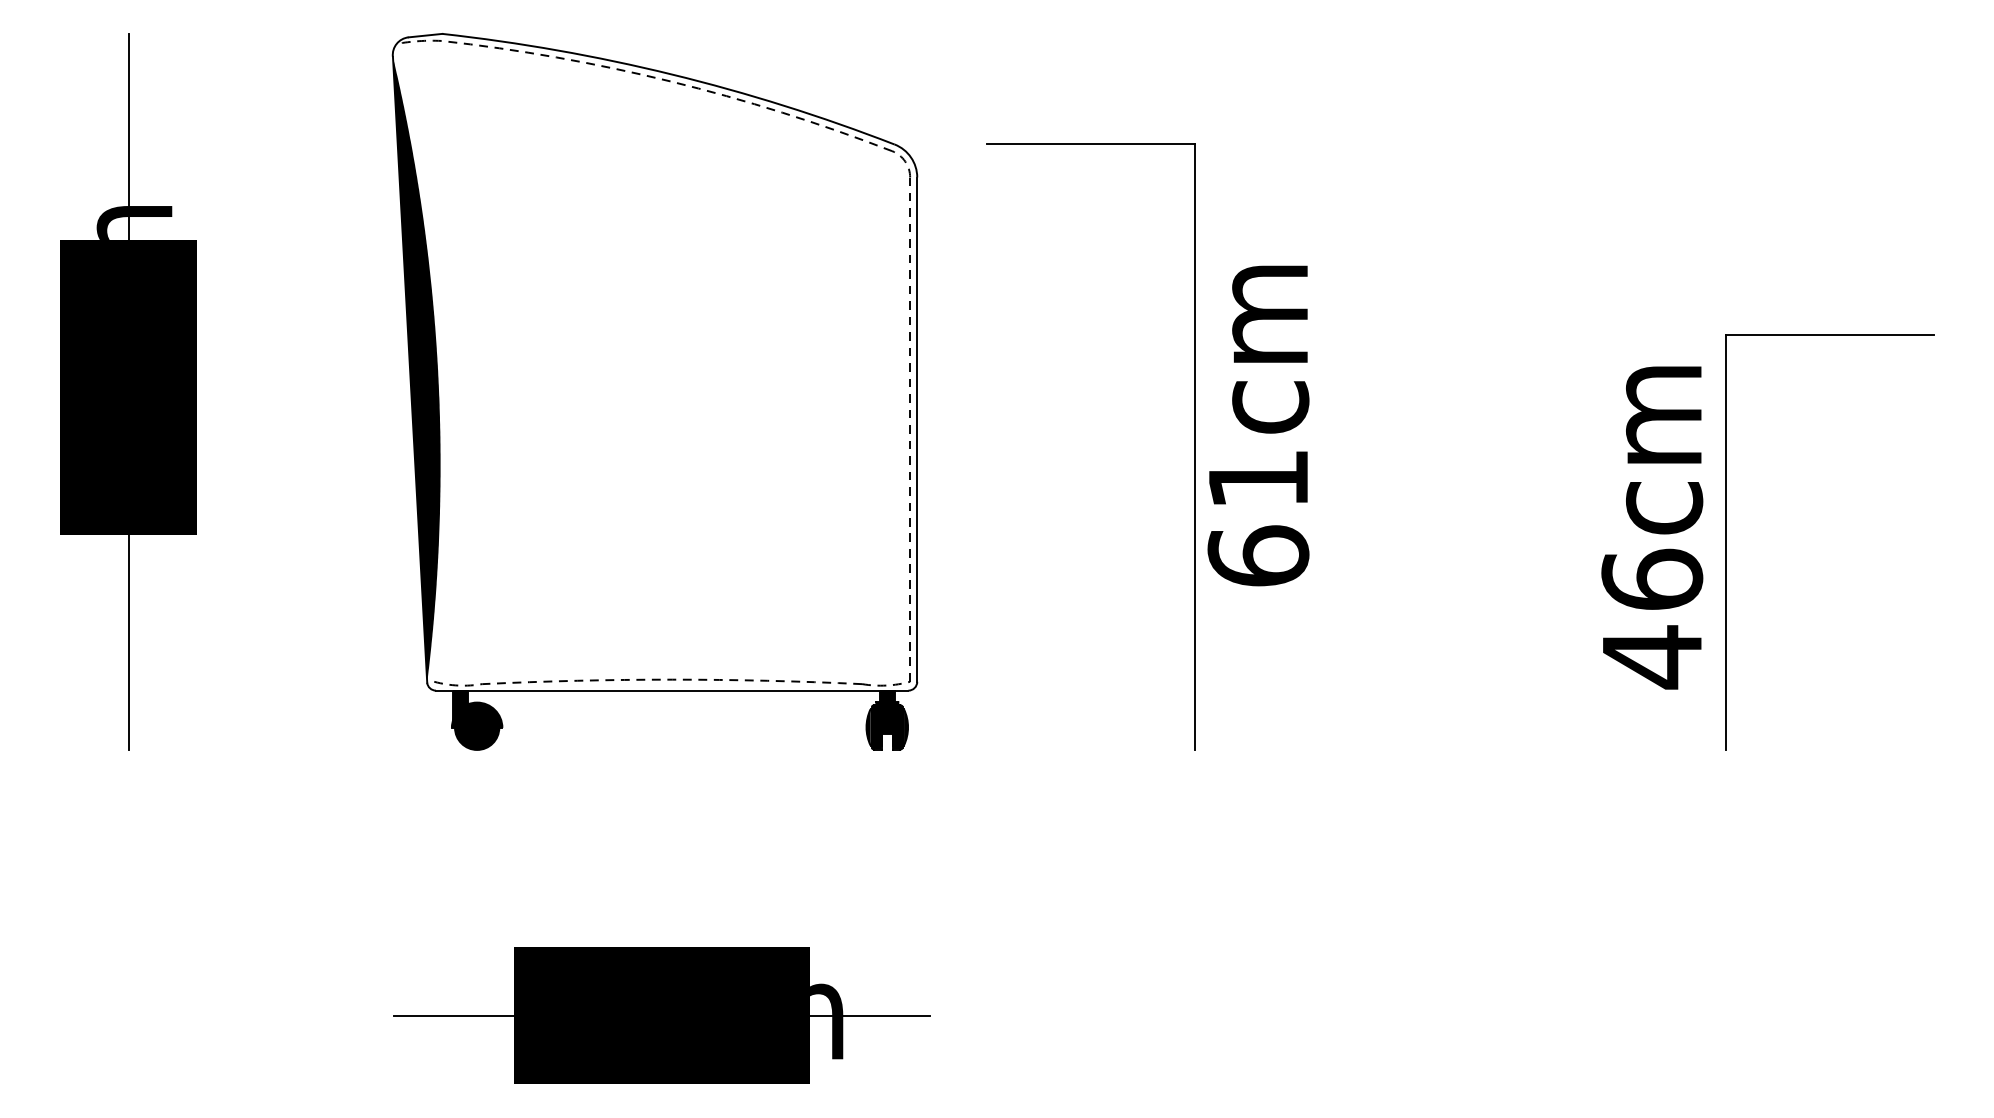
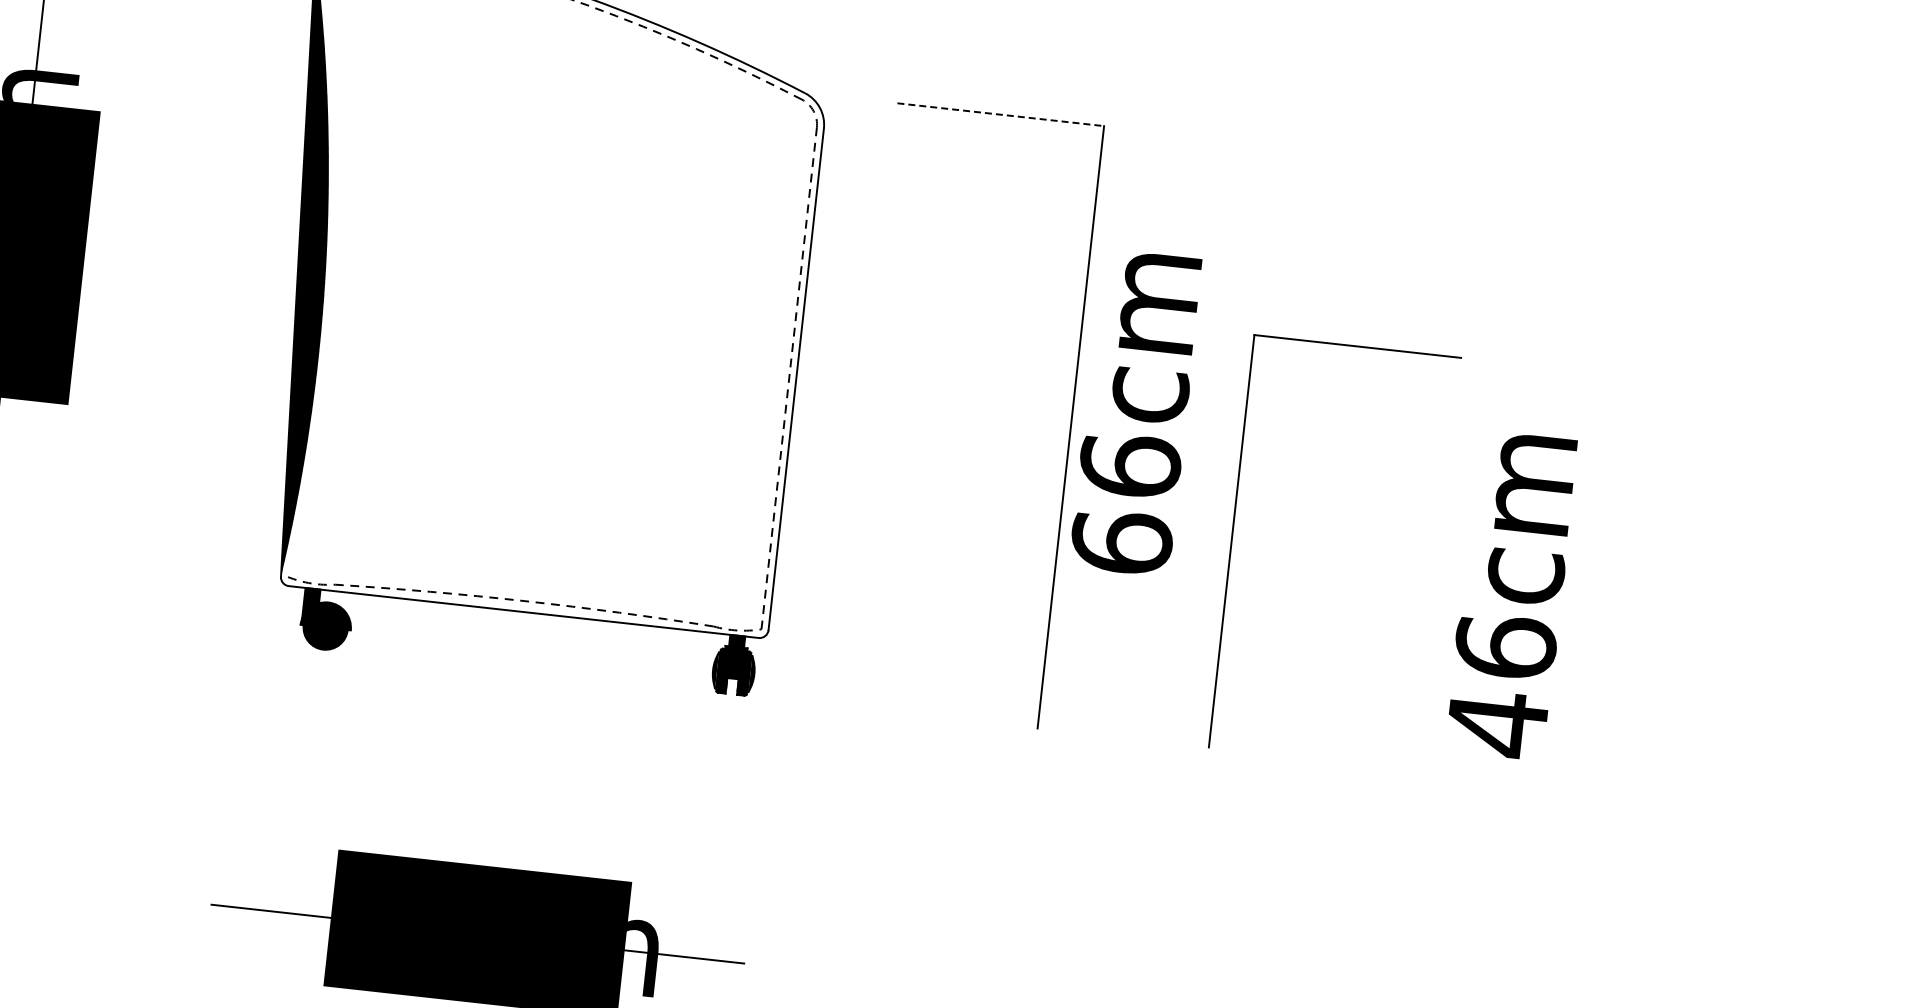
line: (1091, 144) -> (1000, 114), solid -> dashed
text: (1258, 478) -> (1130, 465), 61cm -> 66cm
text: (1652, 527) -> (1511, 595), moved
part: (1726, 542) -> (1231, 541), moved

